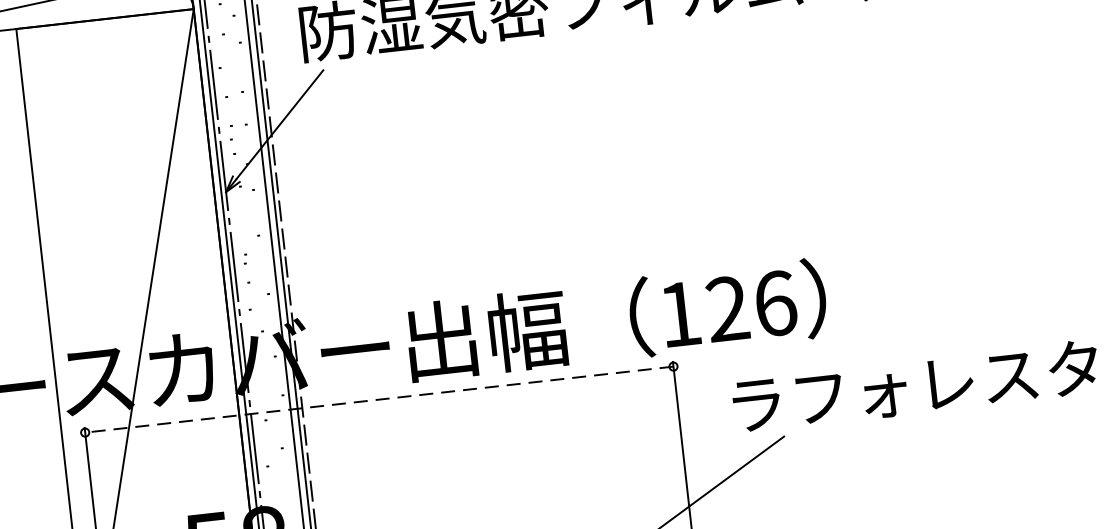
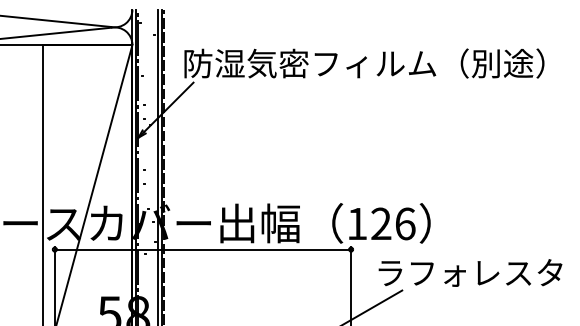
line: (378, 399) -> (202, 249), dashed -> solid

